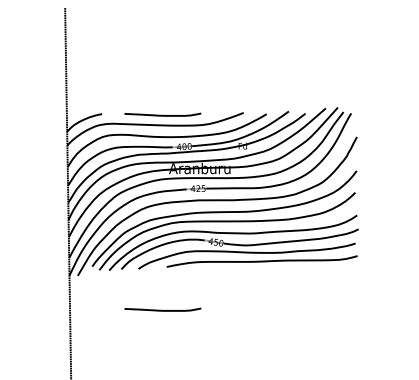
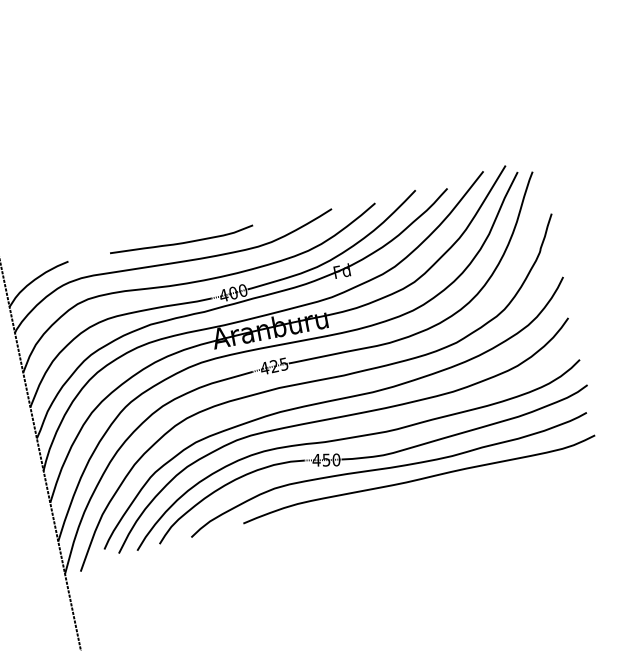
curve: (162, 309) -> (250, 604), removed

